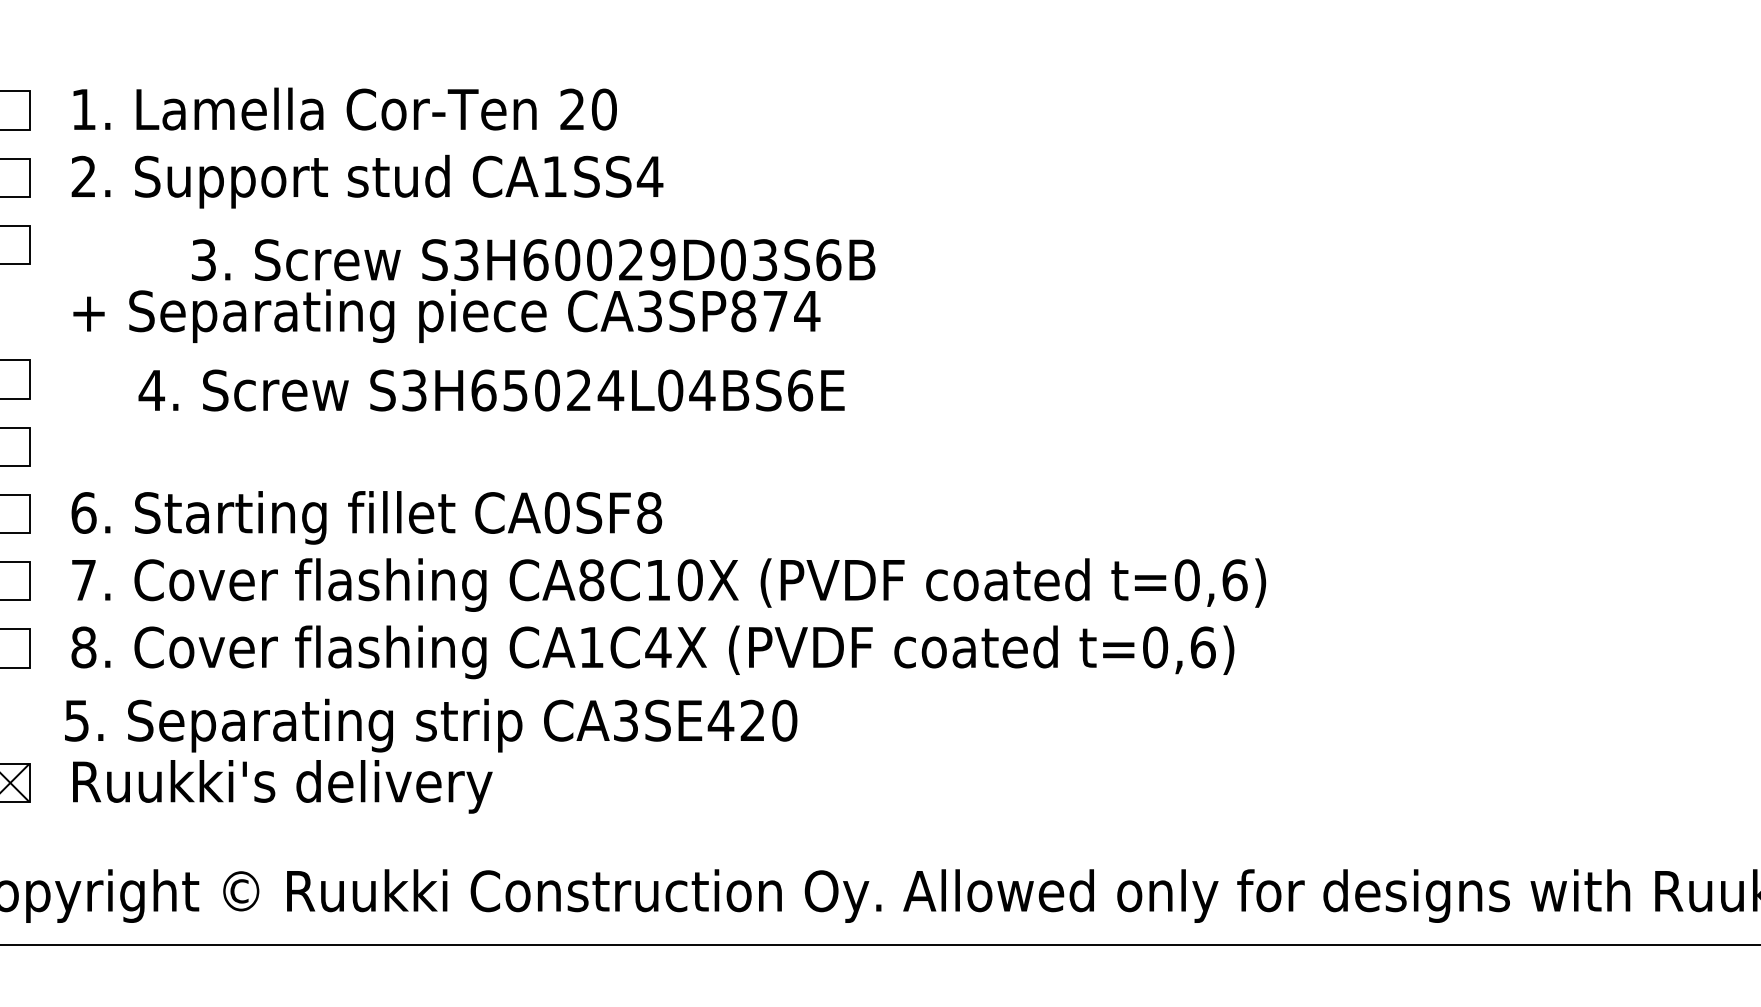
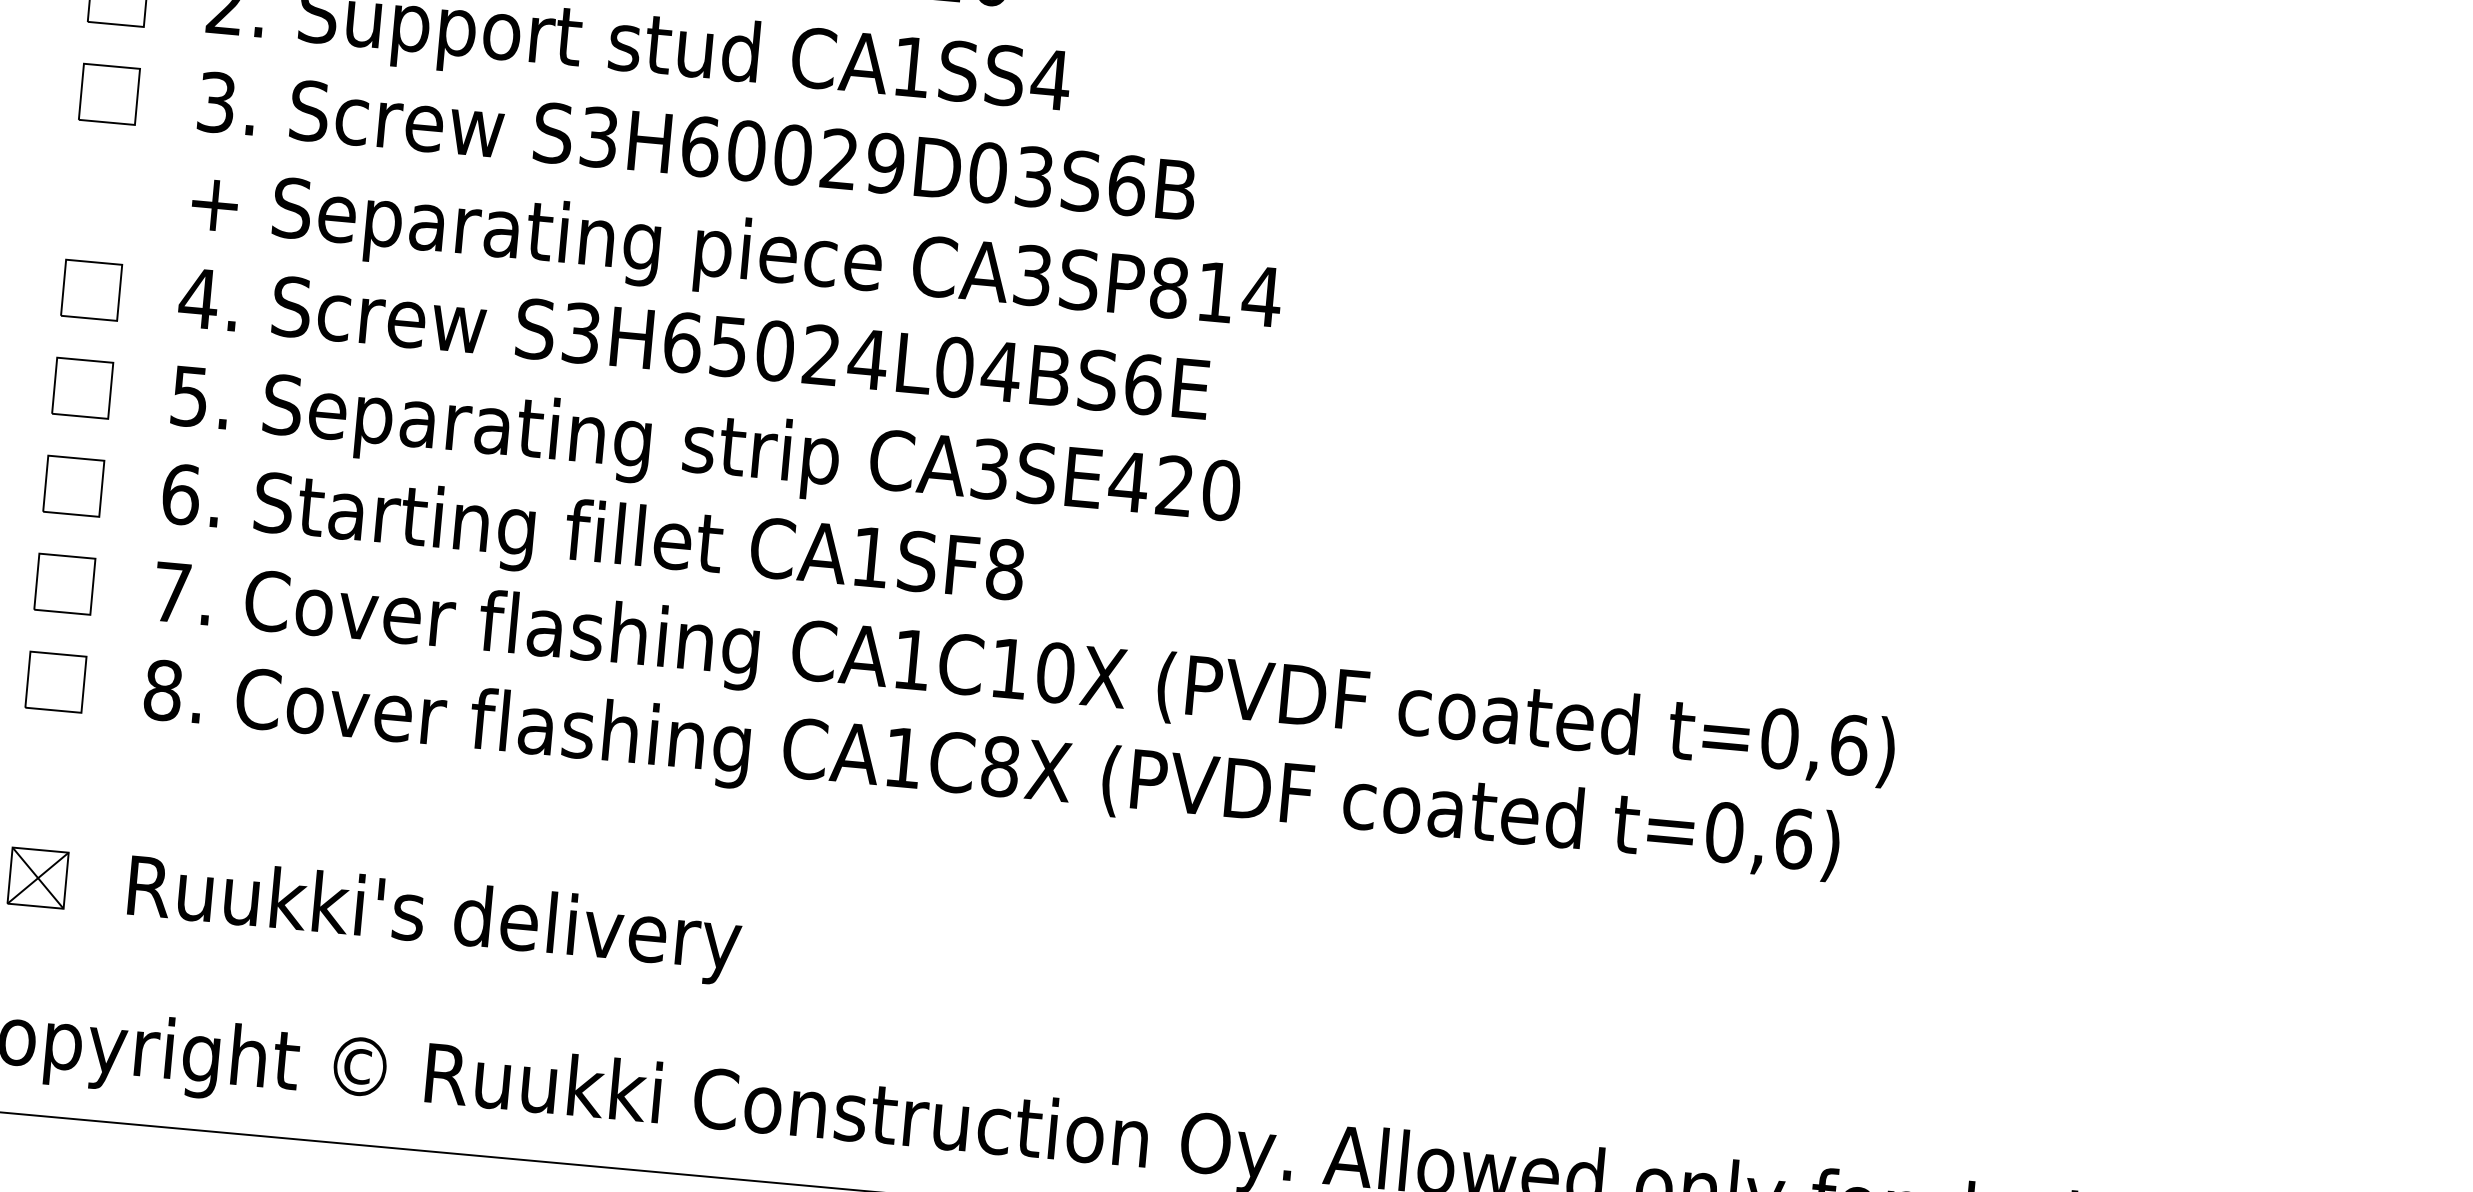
text: (533, 259) -> (697, 145), moved
text: (775, 311) -> (1215, 292), CA3SP874 -> CA3SP814
text: (491, 390) -> (693, 343), moved
text: (556, 512) -> (869, 556), CA0SF8 -> CA1SF8
text: (591, 580) -> (911, 660), CA8C10X -> CA1C10X
text: (658, 647) -> (1000, 766), CA1C4X -> CA1C8X
text: (431, 725) -> (706, 450), moved

